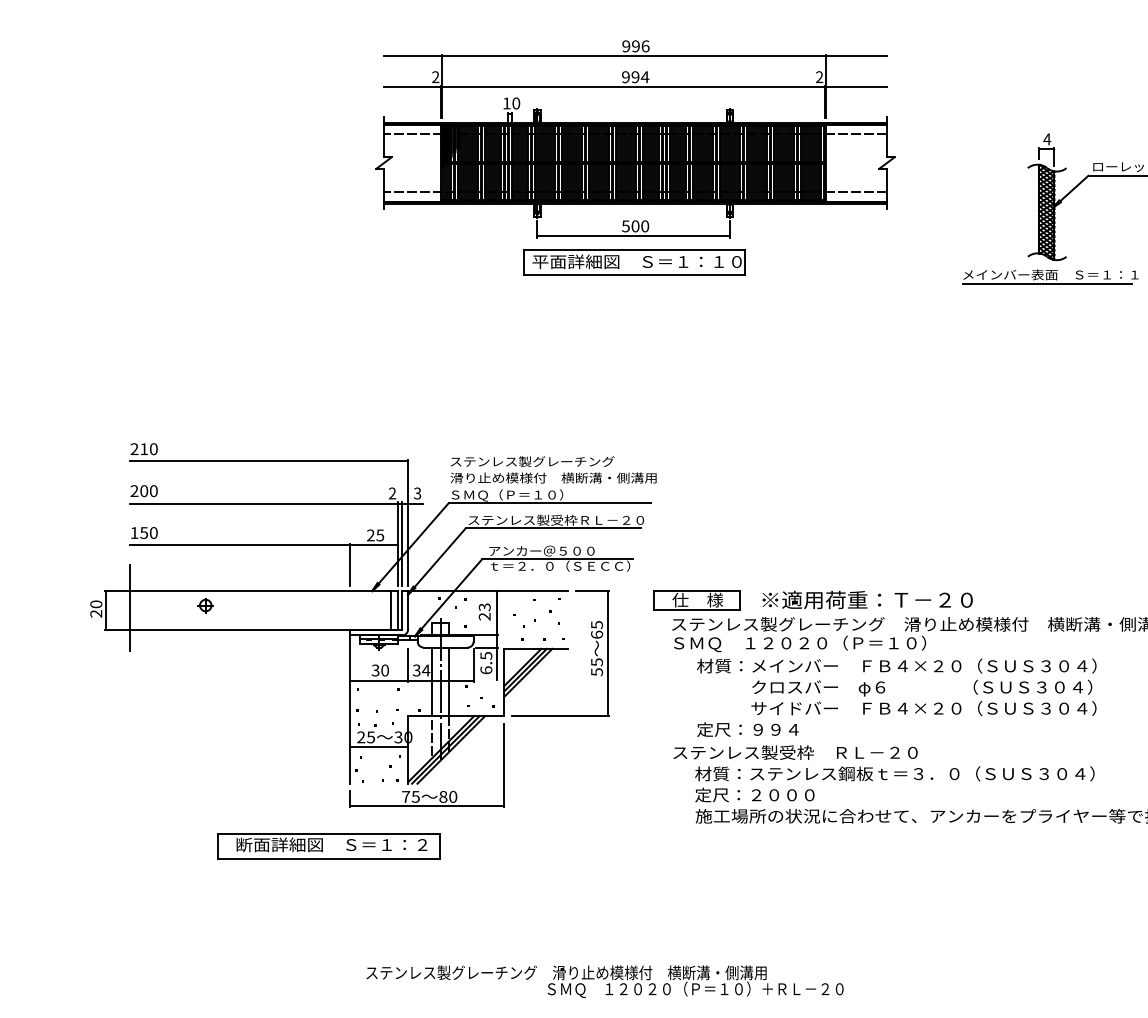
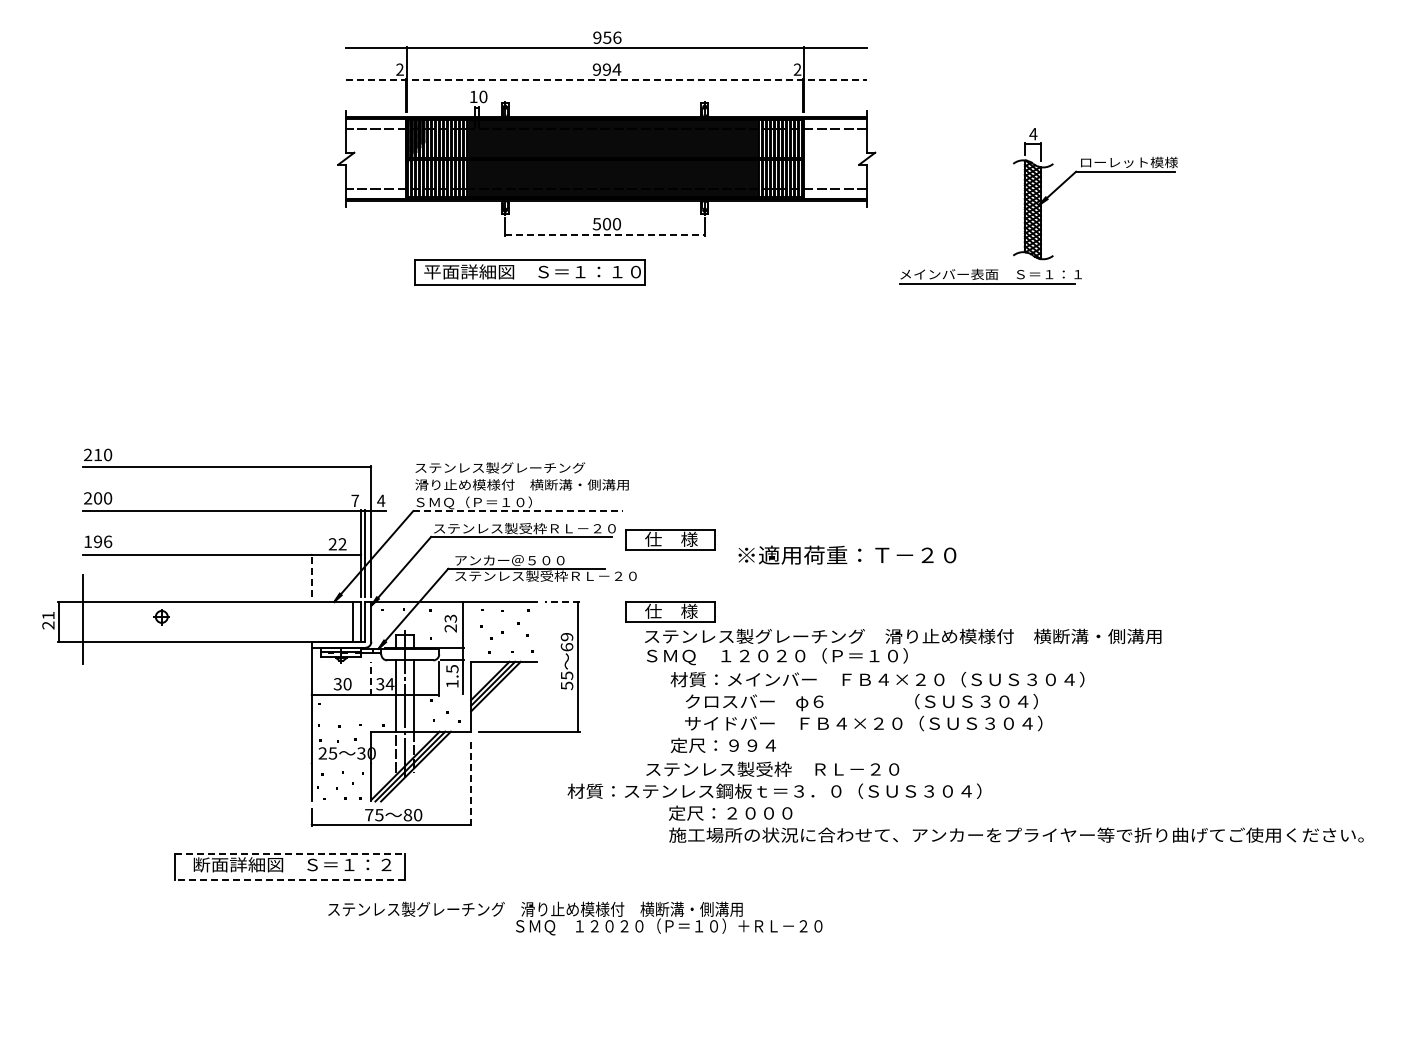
text: (636, 46) -> (607, 37), 996 -> 956
line: (636, 87) -> (607, 80), solid -> dashed
line: (634, 236) -> (605, 234), solid -> dashed
part: (634, 262) -> (529, 272), moved
part: (1050, 276) -> (990, 276), moved
text: (392, 493) -> (355, 500), 2 -> 7
text: (417, 493) -> (381, 500), 3 -> 4
line: (550, 503) -> (518, 511), solid -> dashed
part: (696, 530) -> (670, 539), added
text: (148, 532) -> (102, 541), 150 -> 196
text: (380, 535) -> (342, 544), 25 -> 22
line: (350, 565) -> (311, 575), solid -> dashed
text: (576, 565) -> (545, 575), ｔ＝２．０（ＳＥＣＣ） -> ステンレス製受枠ＲＬ－２０
line: (591, 590) -> (561, 601), solid -> dashed
text: (867, 599) -> (847, 554), moved
text: (96, 604) -> (48, 615), 20 -> 21
text: (596, 625) -> (566, 637), 65 -> 69
line: (408, 665) -> (371, 679), solid -> dashed
text: (486, 669) -> (452, 683), 6.5 -> 1.5
text: (923, 697) -> (863, 712), moved
line: (379, 747) -> (341, 763), removed
line: (504, 765) -> (471, 782), solid -> dashed
text: (894, 773) -> (774, 790), moved
line: (329, 833) -> (289, 853), solid -> dashed
line: (329, 859) -> (289, 879), solid -> dashed
text: (605, 981) -> (575, 918), moved

